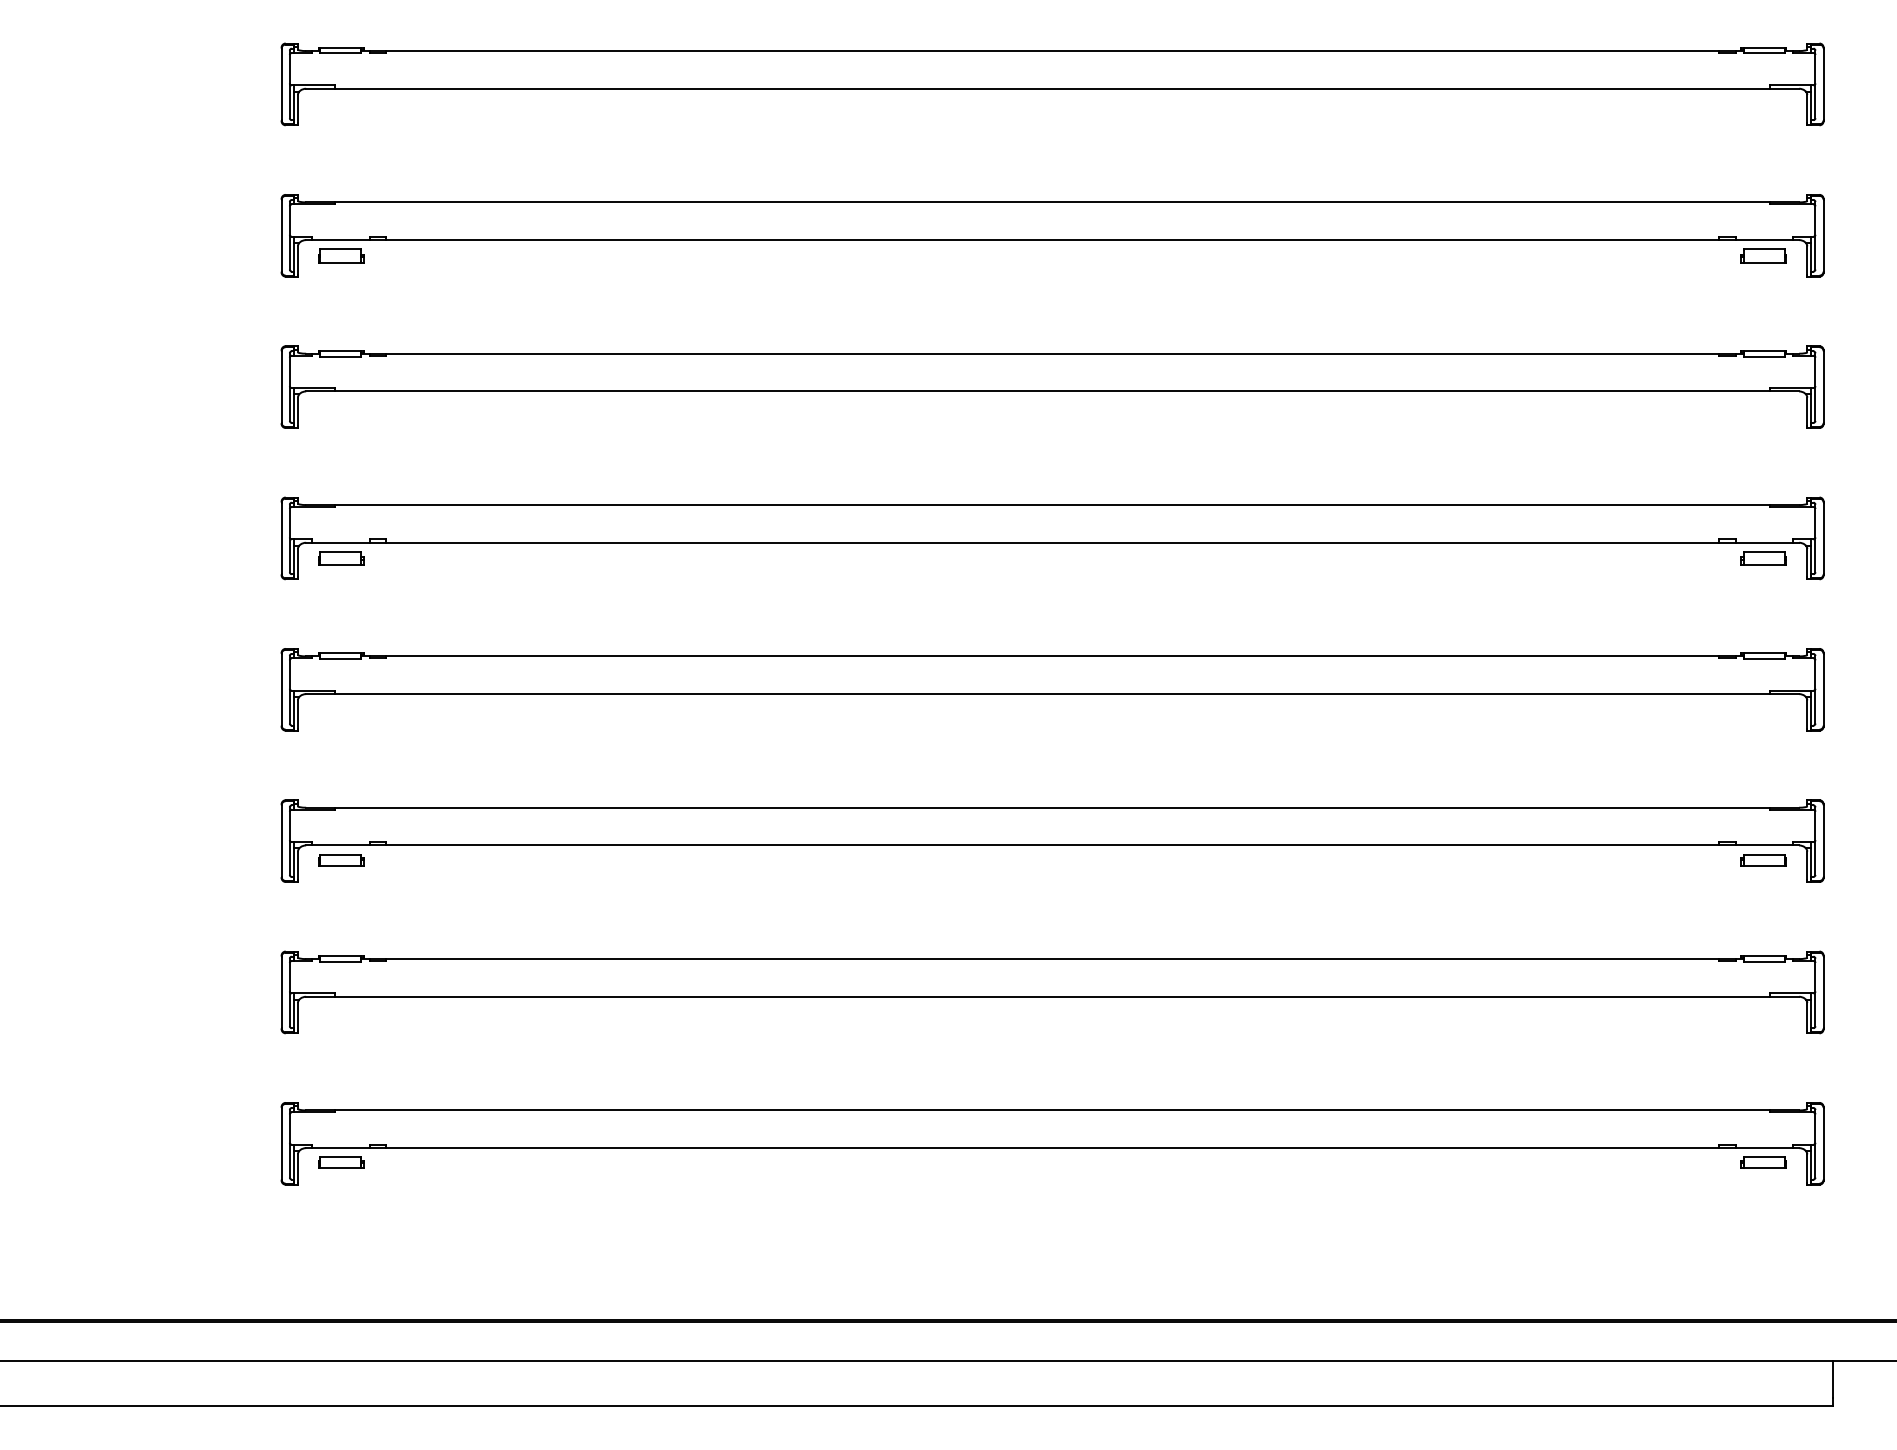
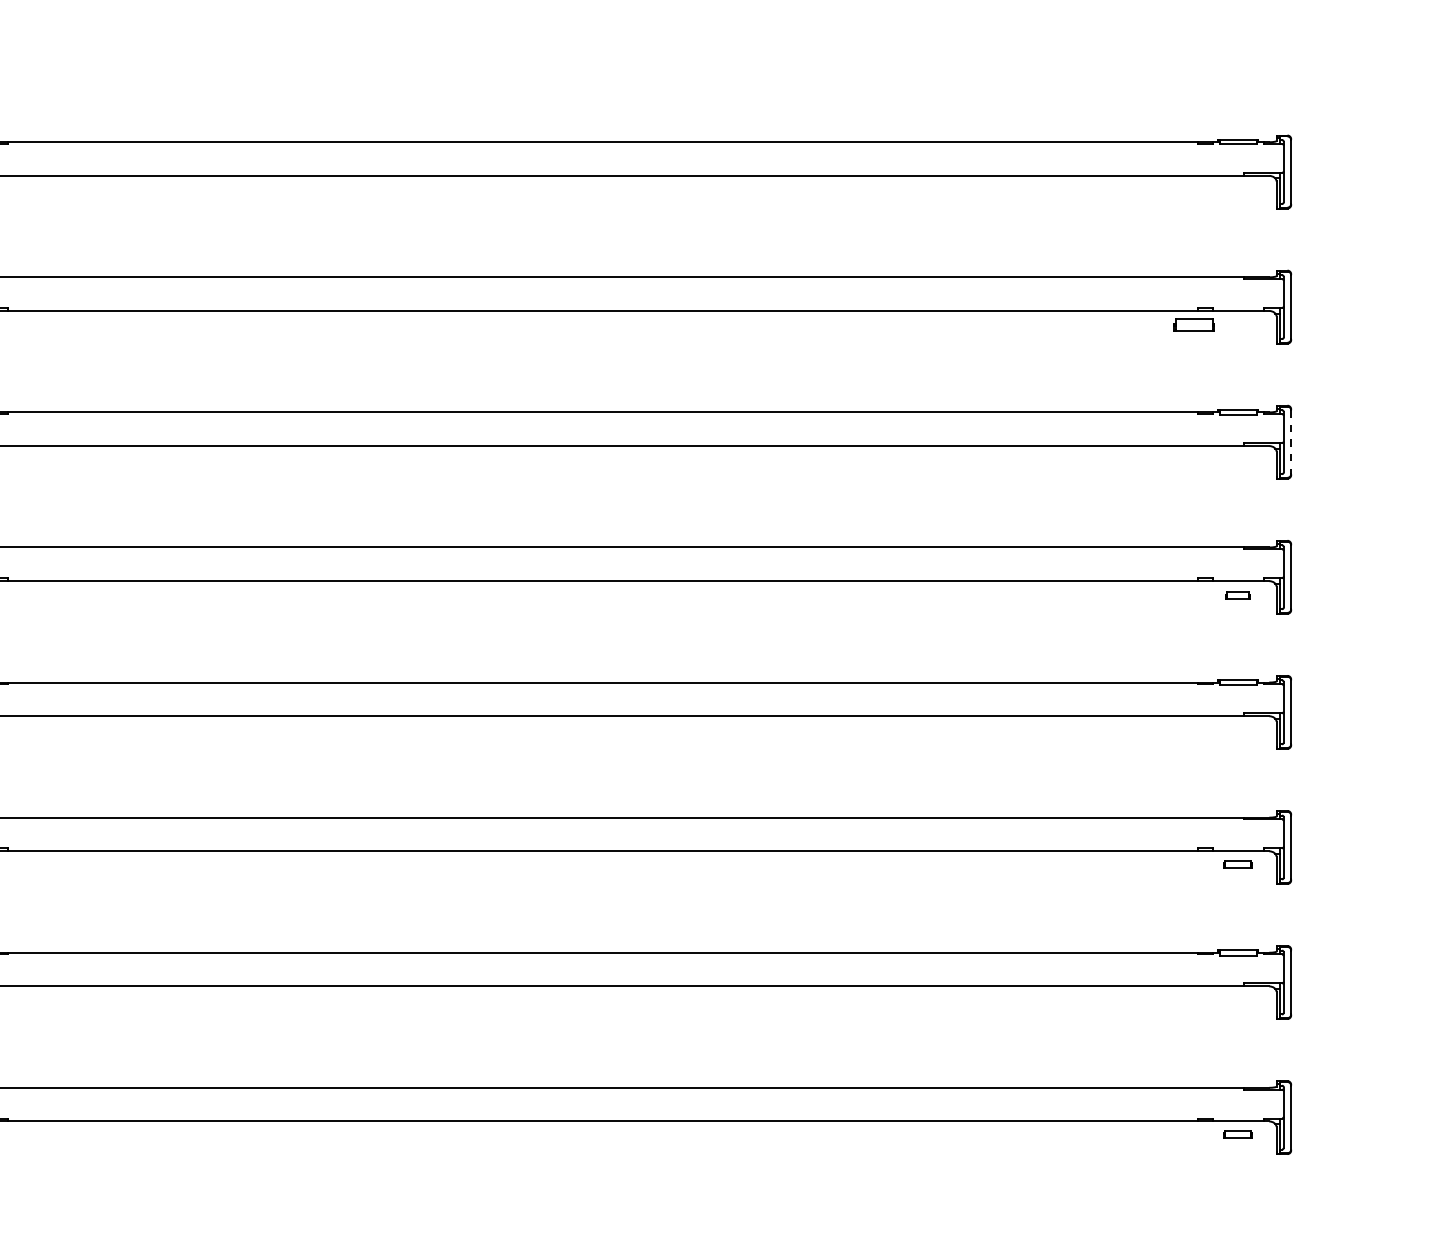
part: (1763, 255) -> (1193, 324), moved
line: (1823, 387) -> (1291, 442), solid -> dashed
part: (1763, 558) -> (1237, 595), size x0.6
part: (1763, 860) -> (1237, 864), size x0.7
part: (1763, 1162) -> (1237, 1134), size x0.7

